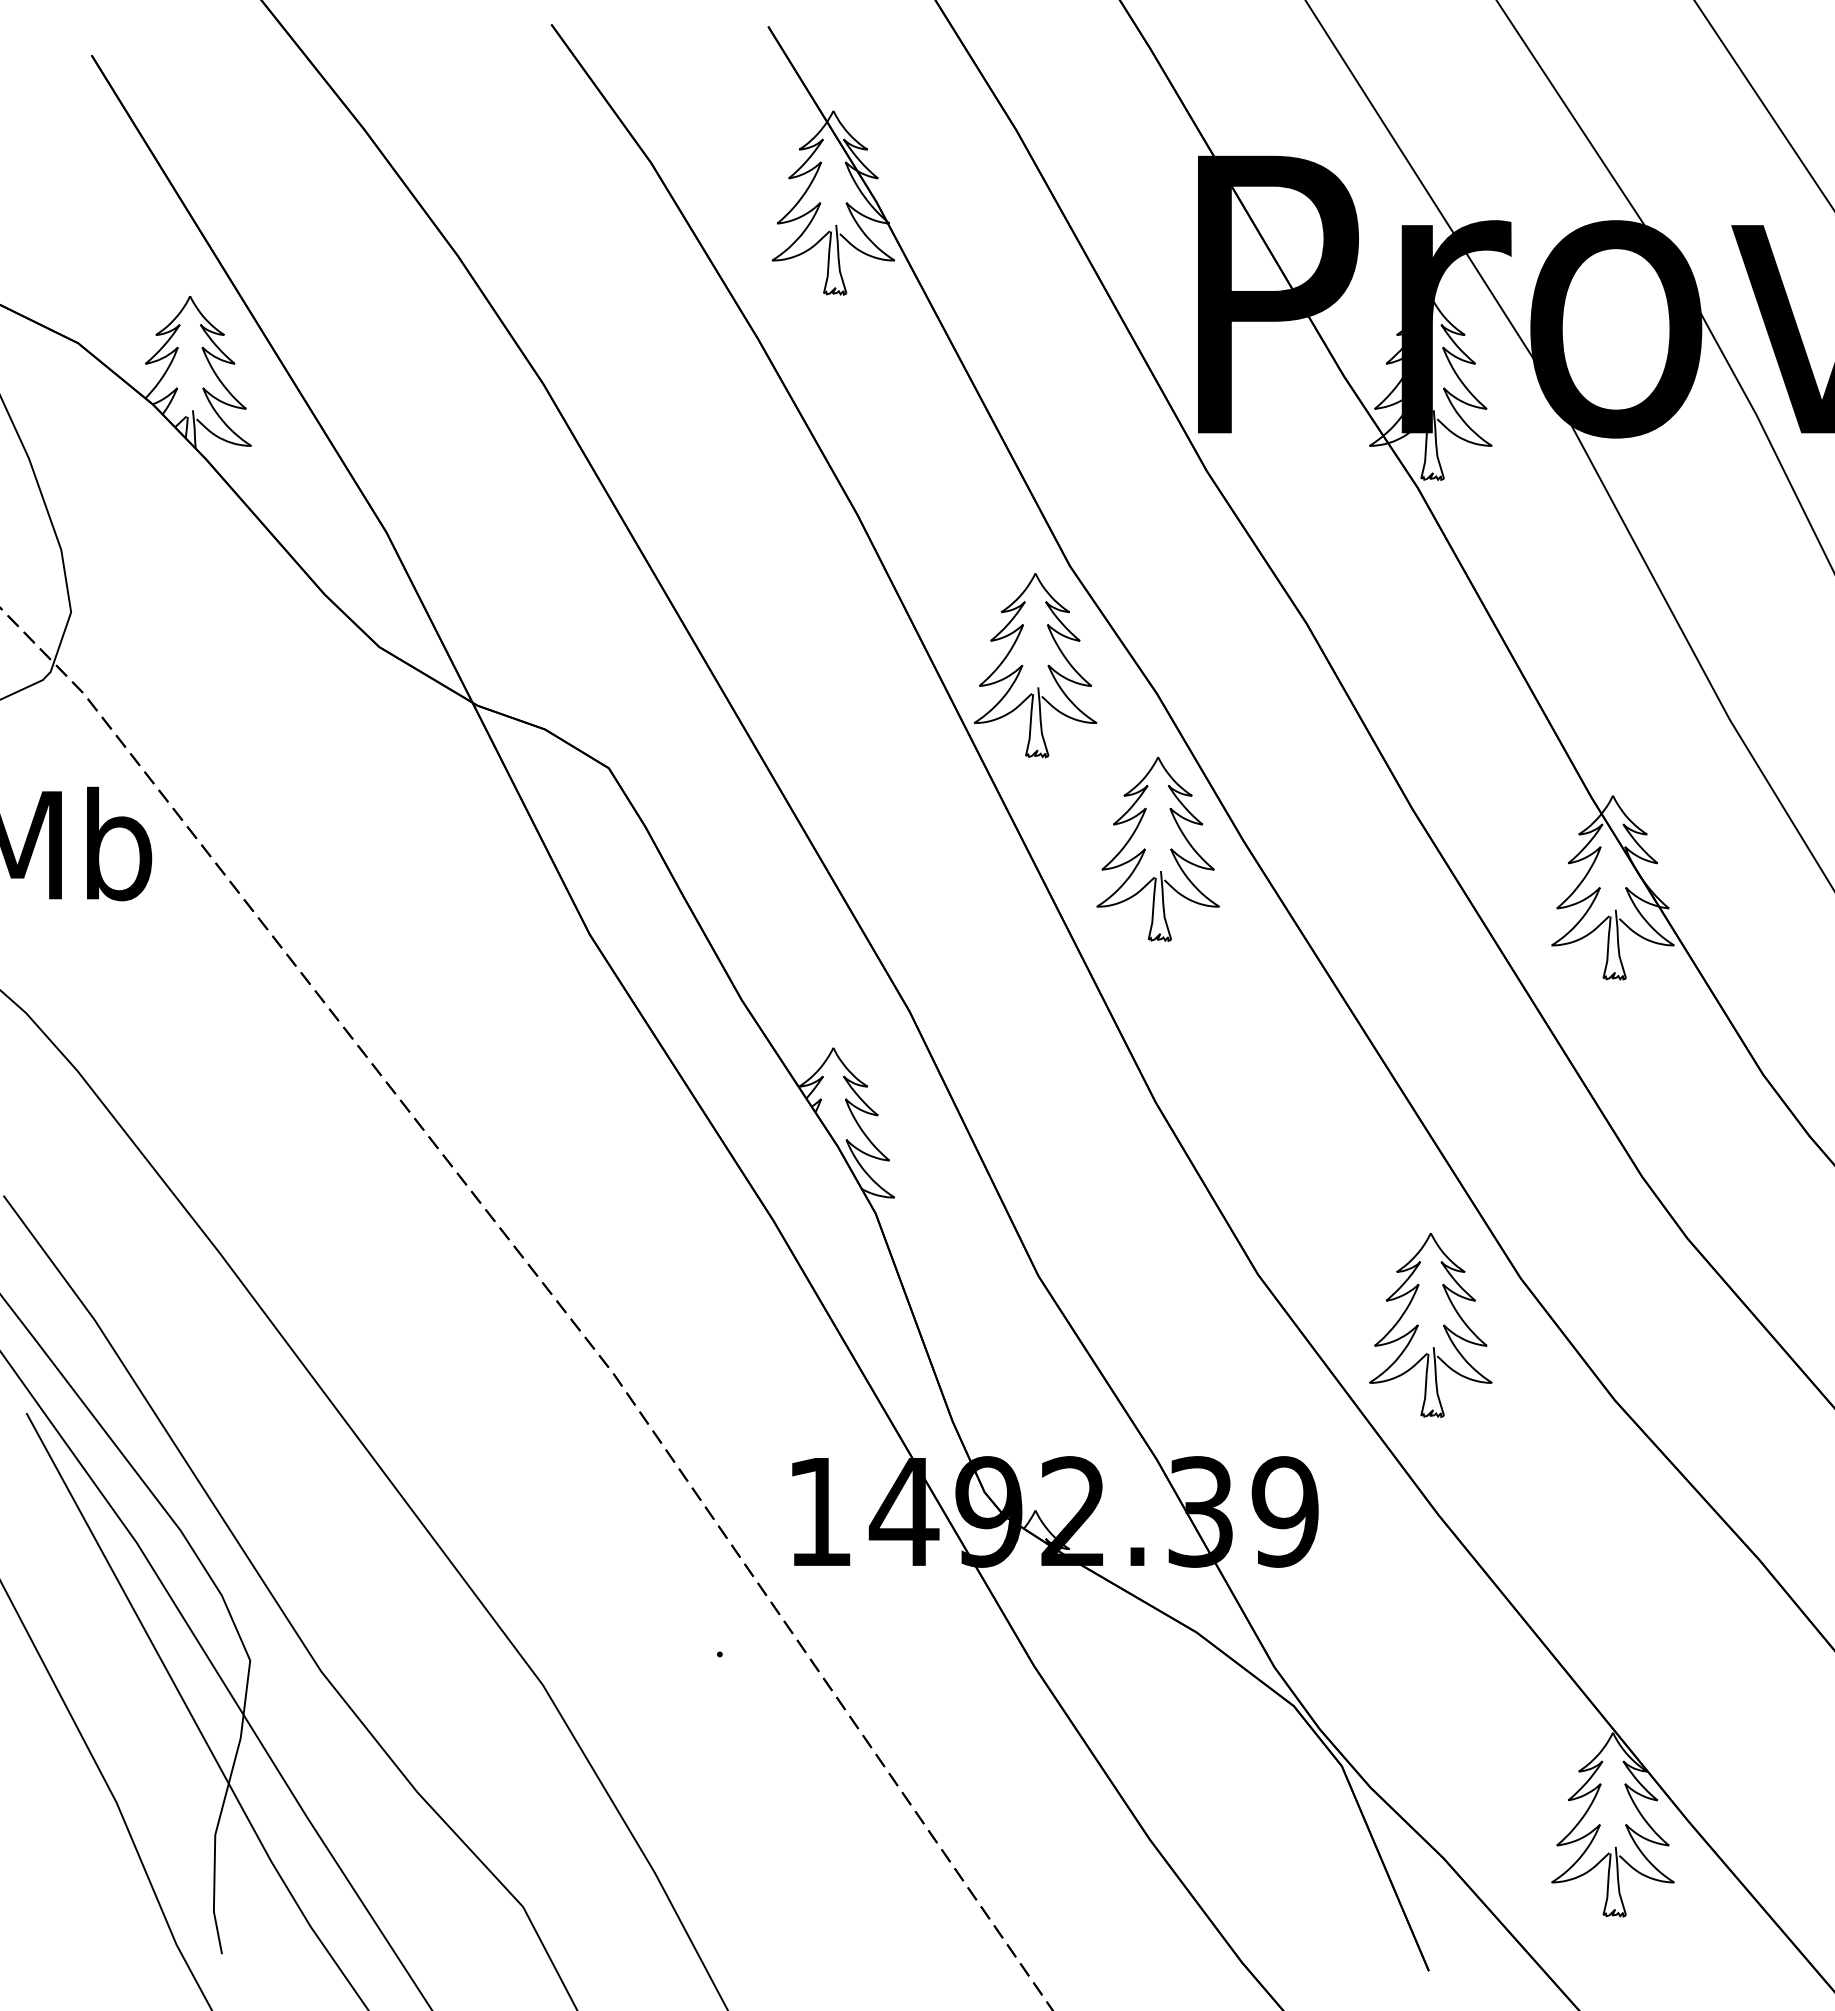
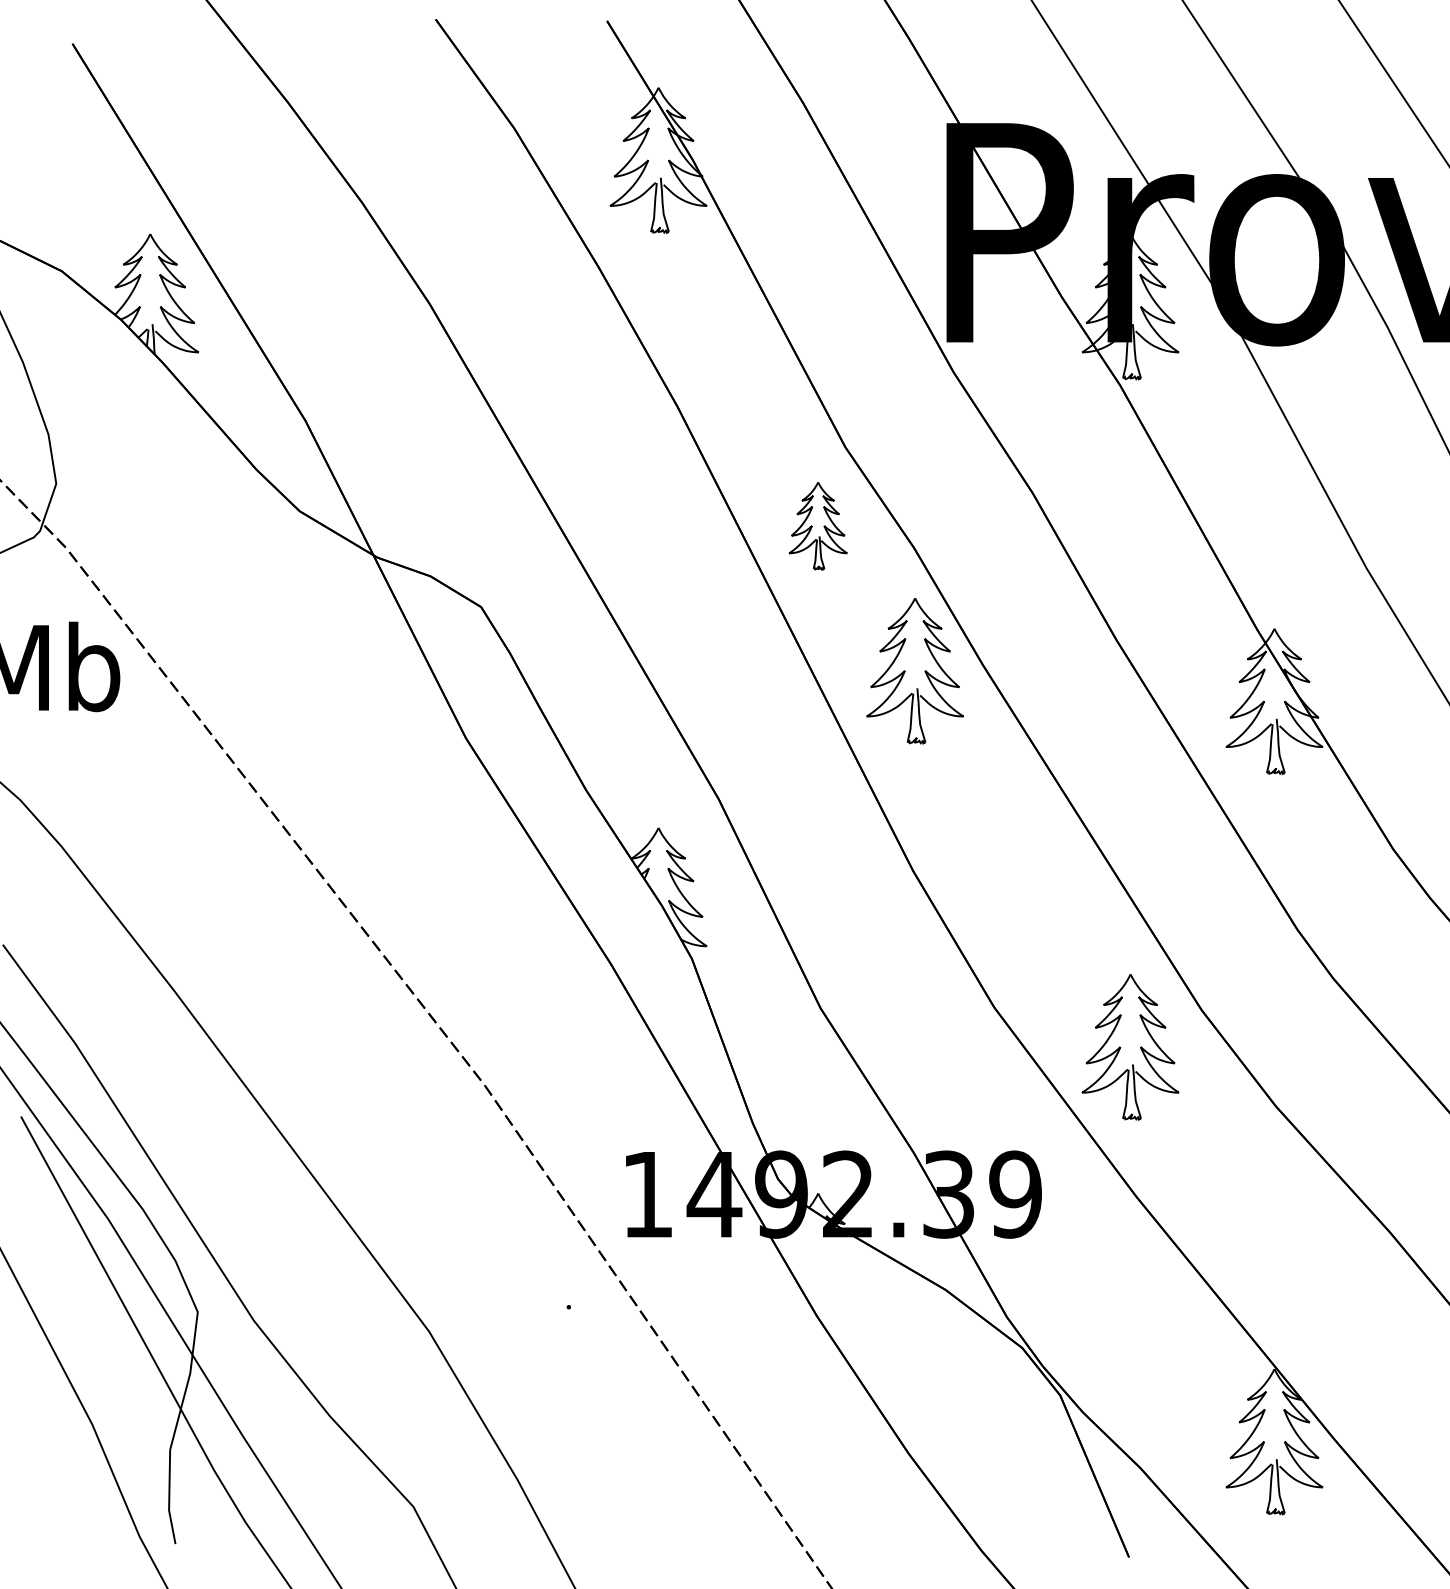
part: (1035, 665) -> (818, 525), size x0.6

